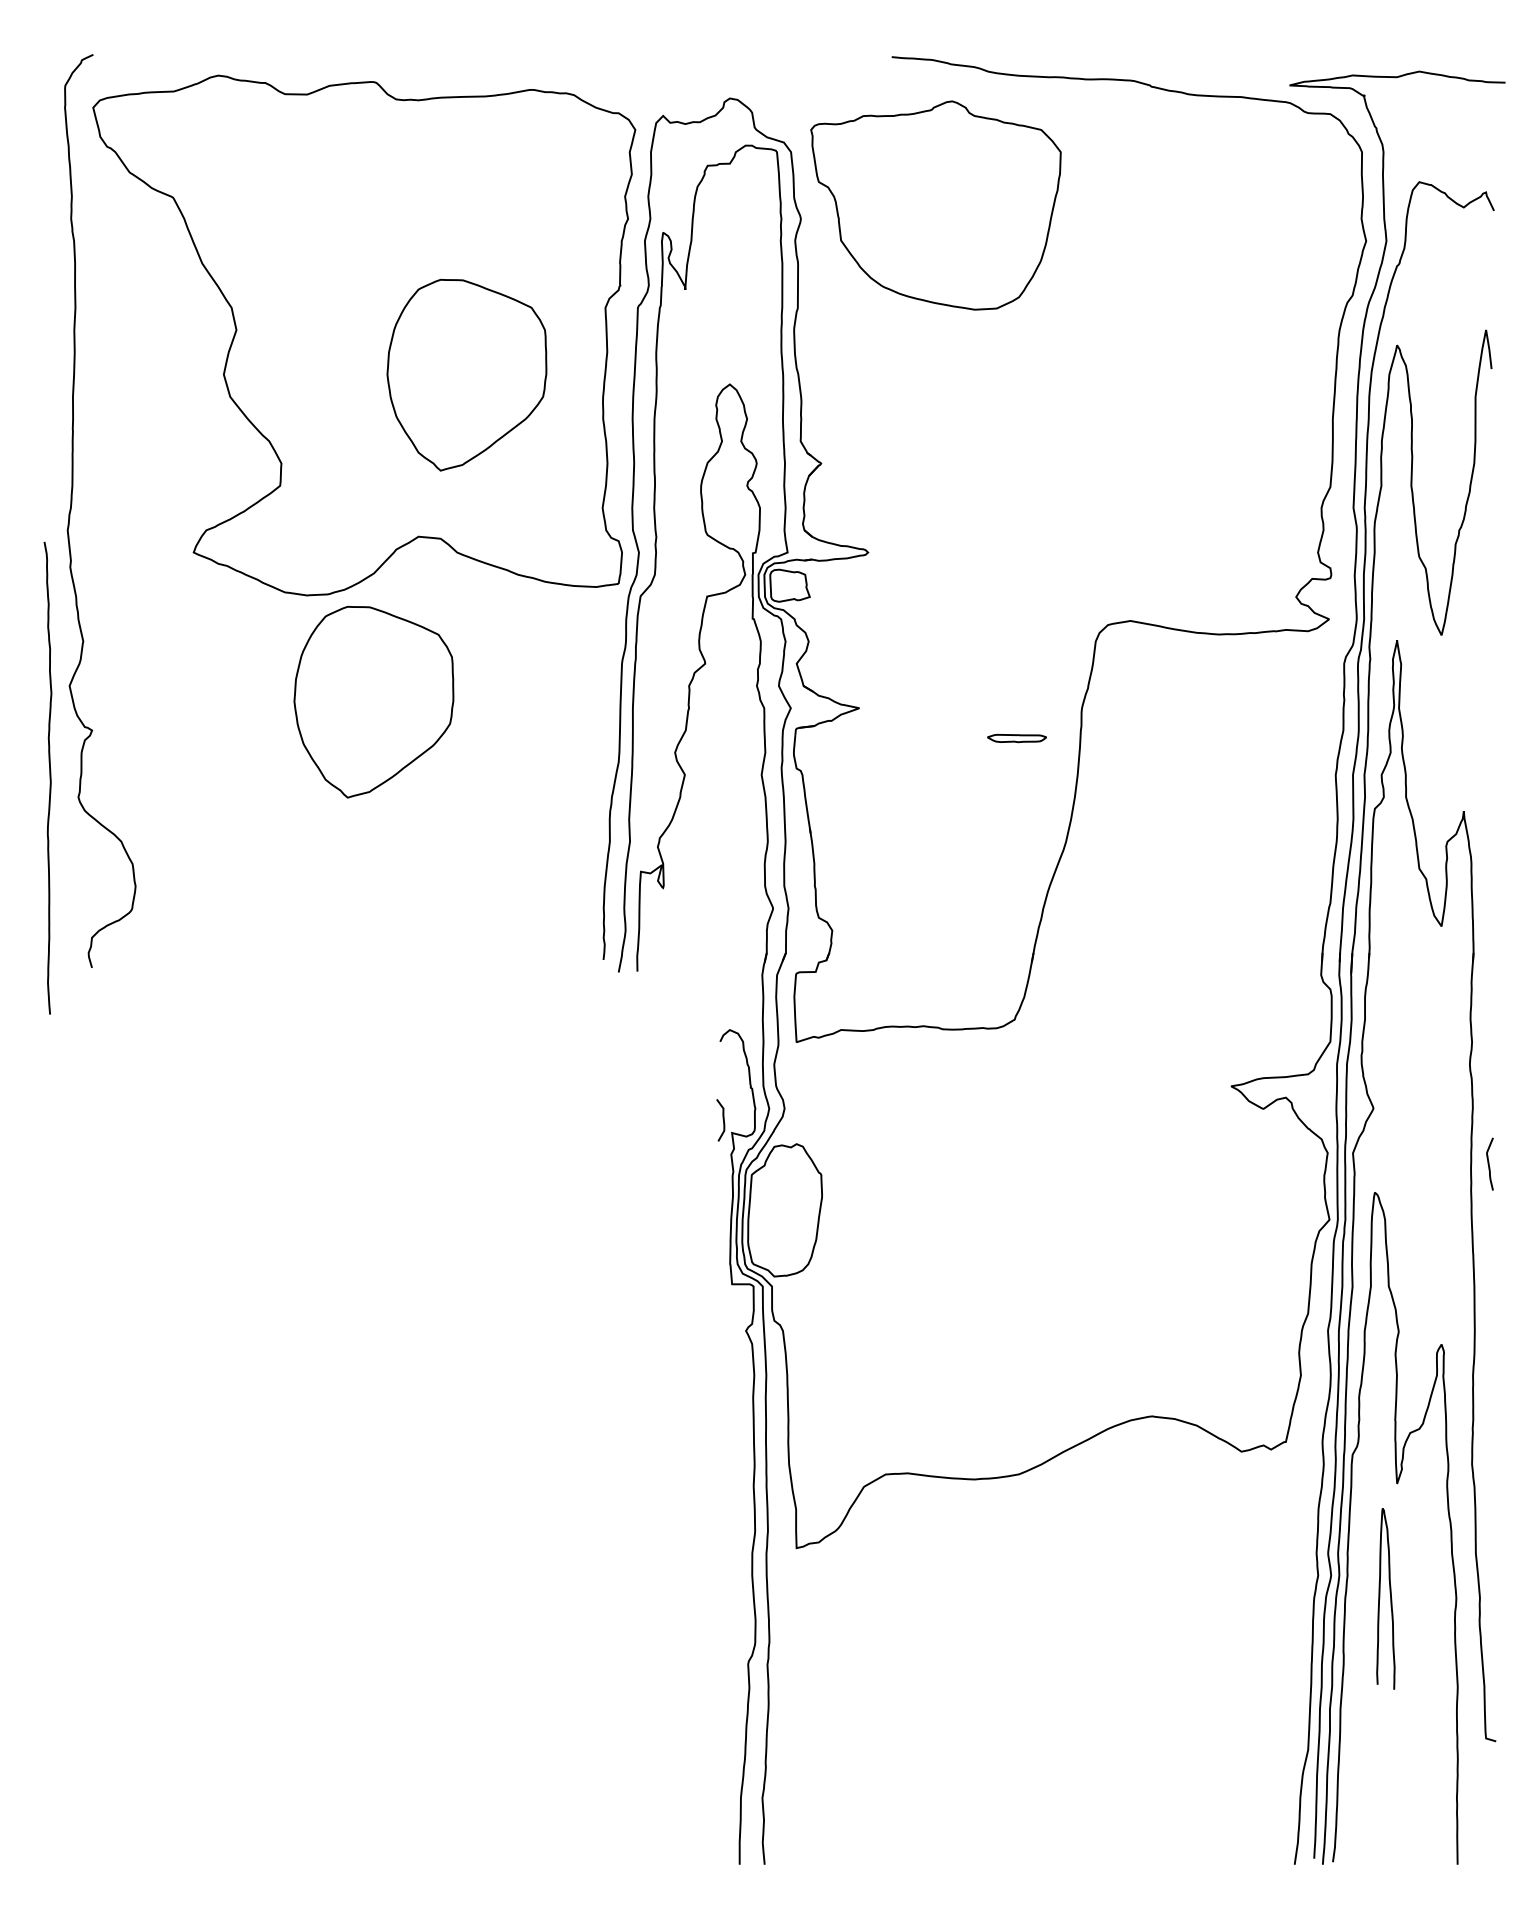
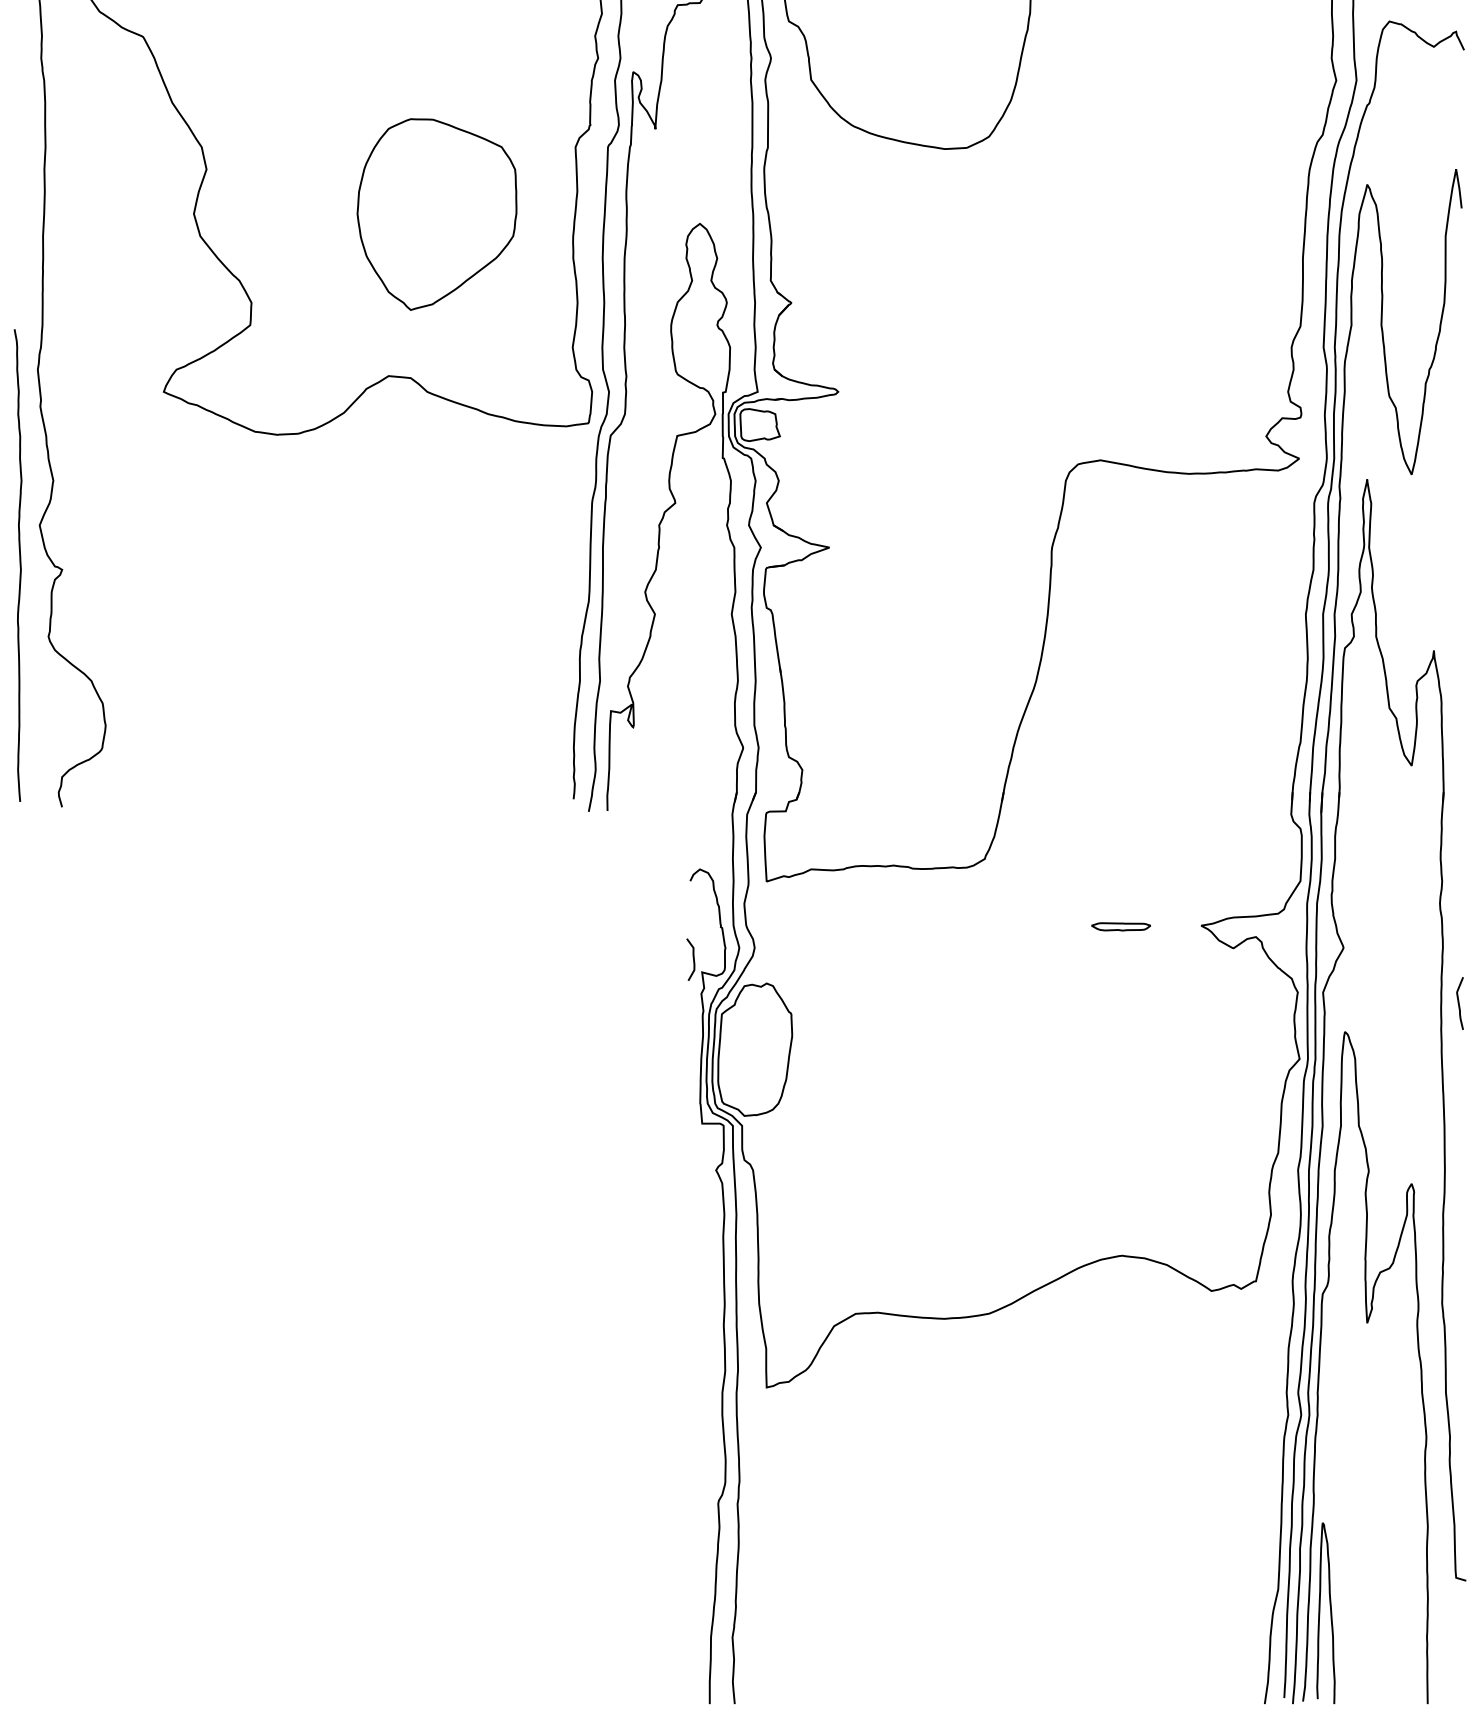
part: (373, 701) -> (343, 540), removed
part: (1016, 738) -> (1120, 926), moved
curve: (49, 778) -> (19, 565), moved
curve: (1380, 1598) -> (1320, 1612), moved

